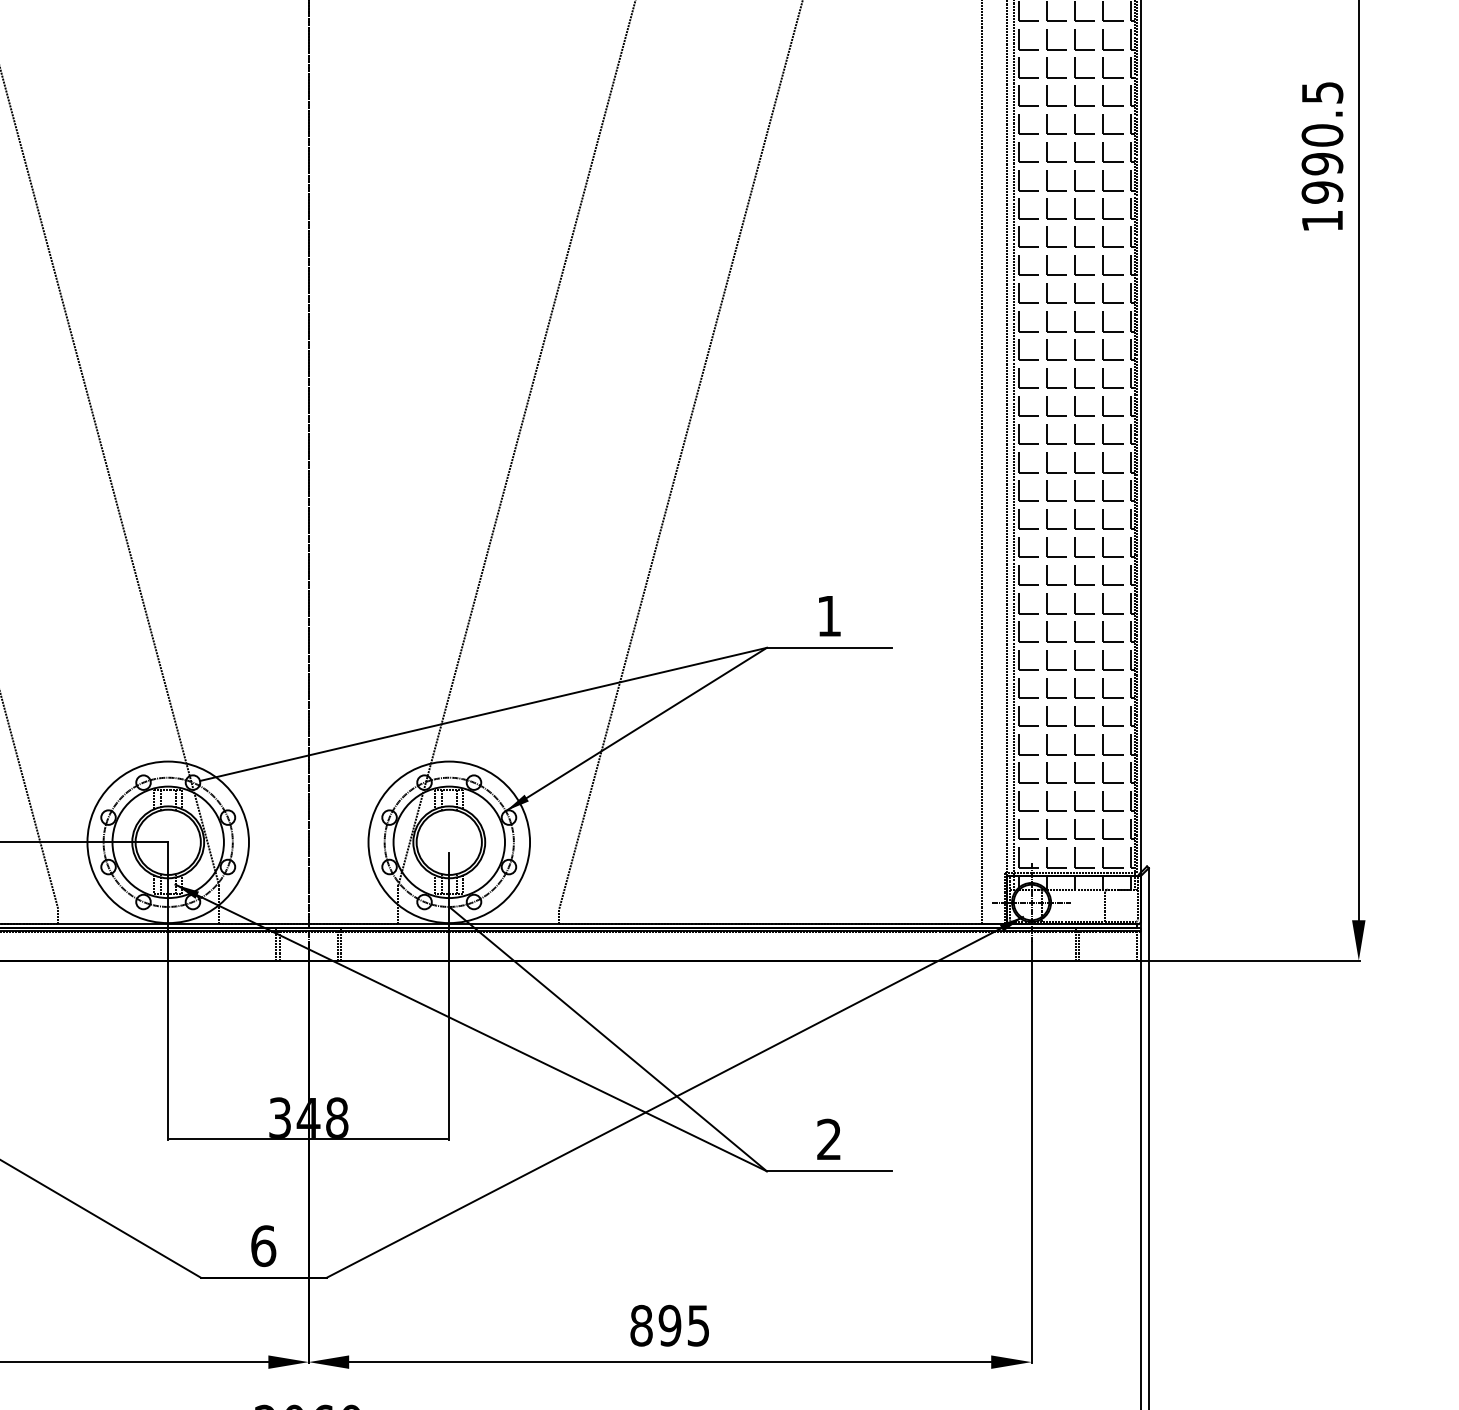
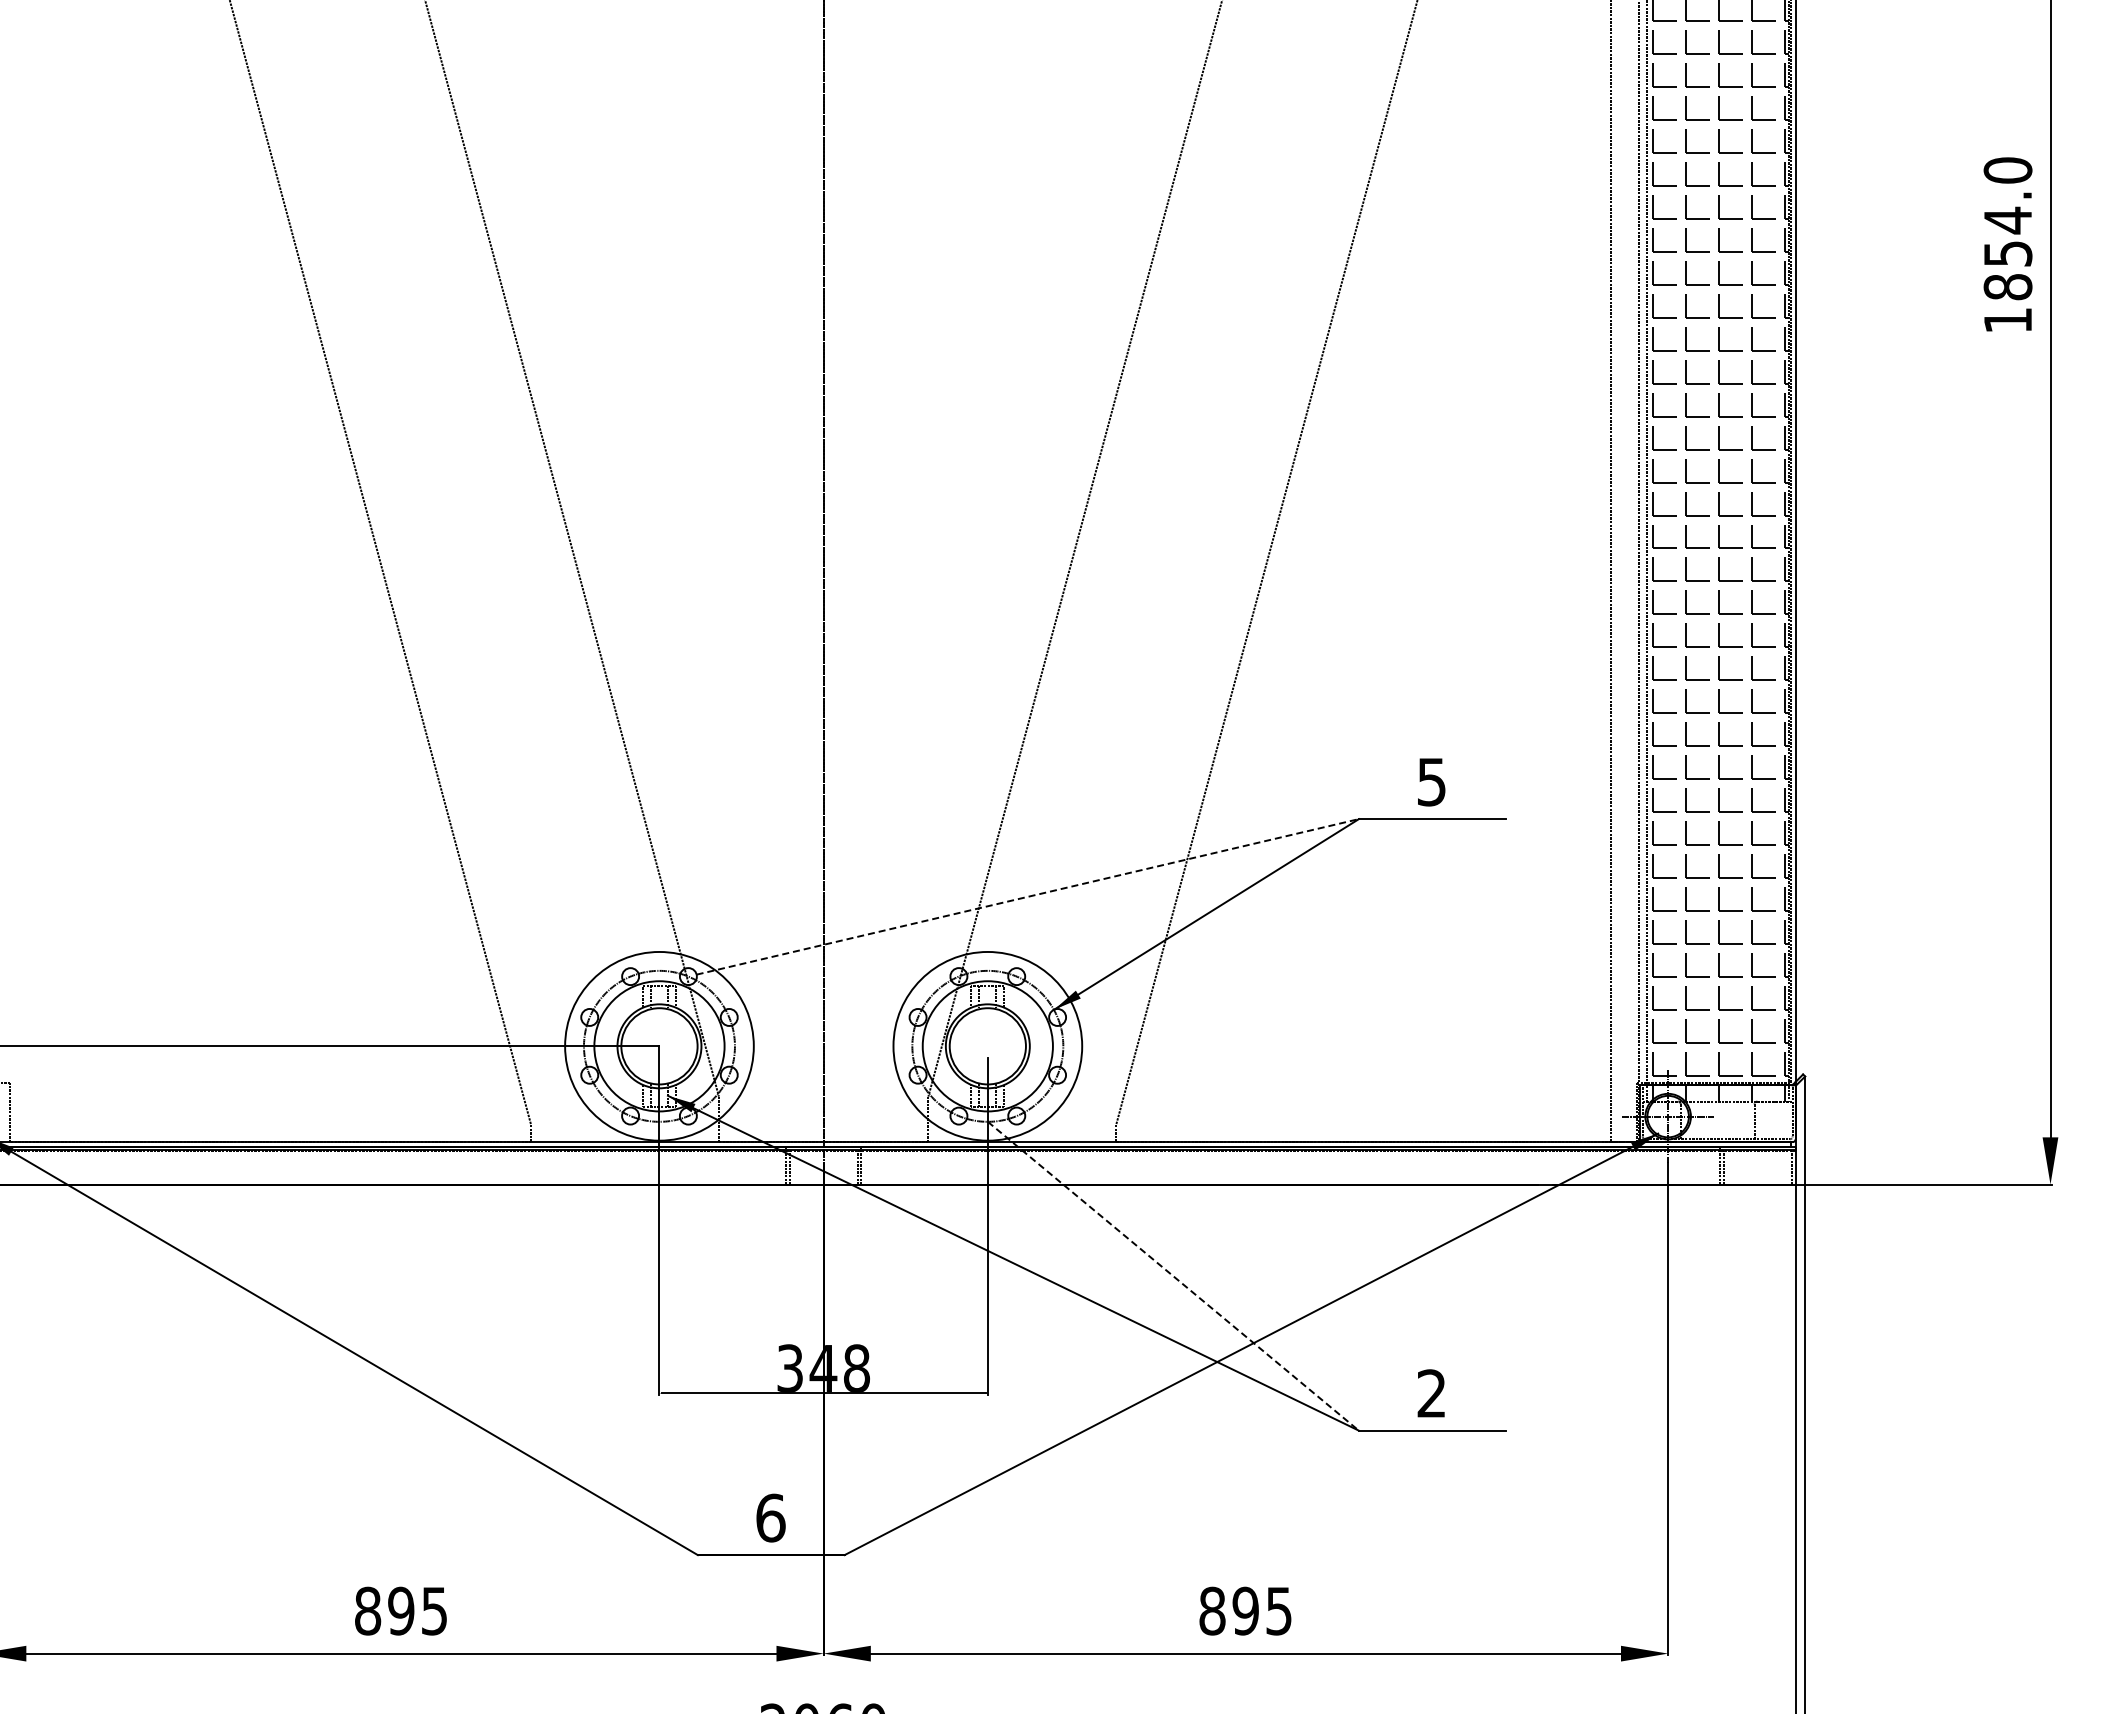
text: (1322, 142) -> (2007, 228), 1990.5 -> 1854.0
text: (829, 616) -> (1431, 782), 1 -> 5
line: (484, 714) -> (1028, 896), solid -> dashed
line: (608, 1039) -> (1173, 1276), solid -> dashed

